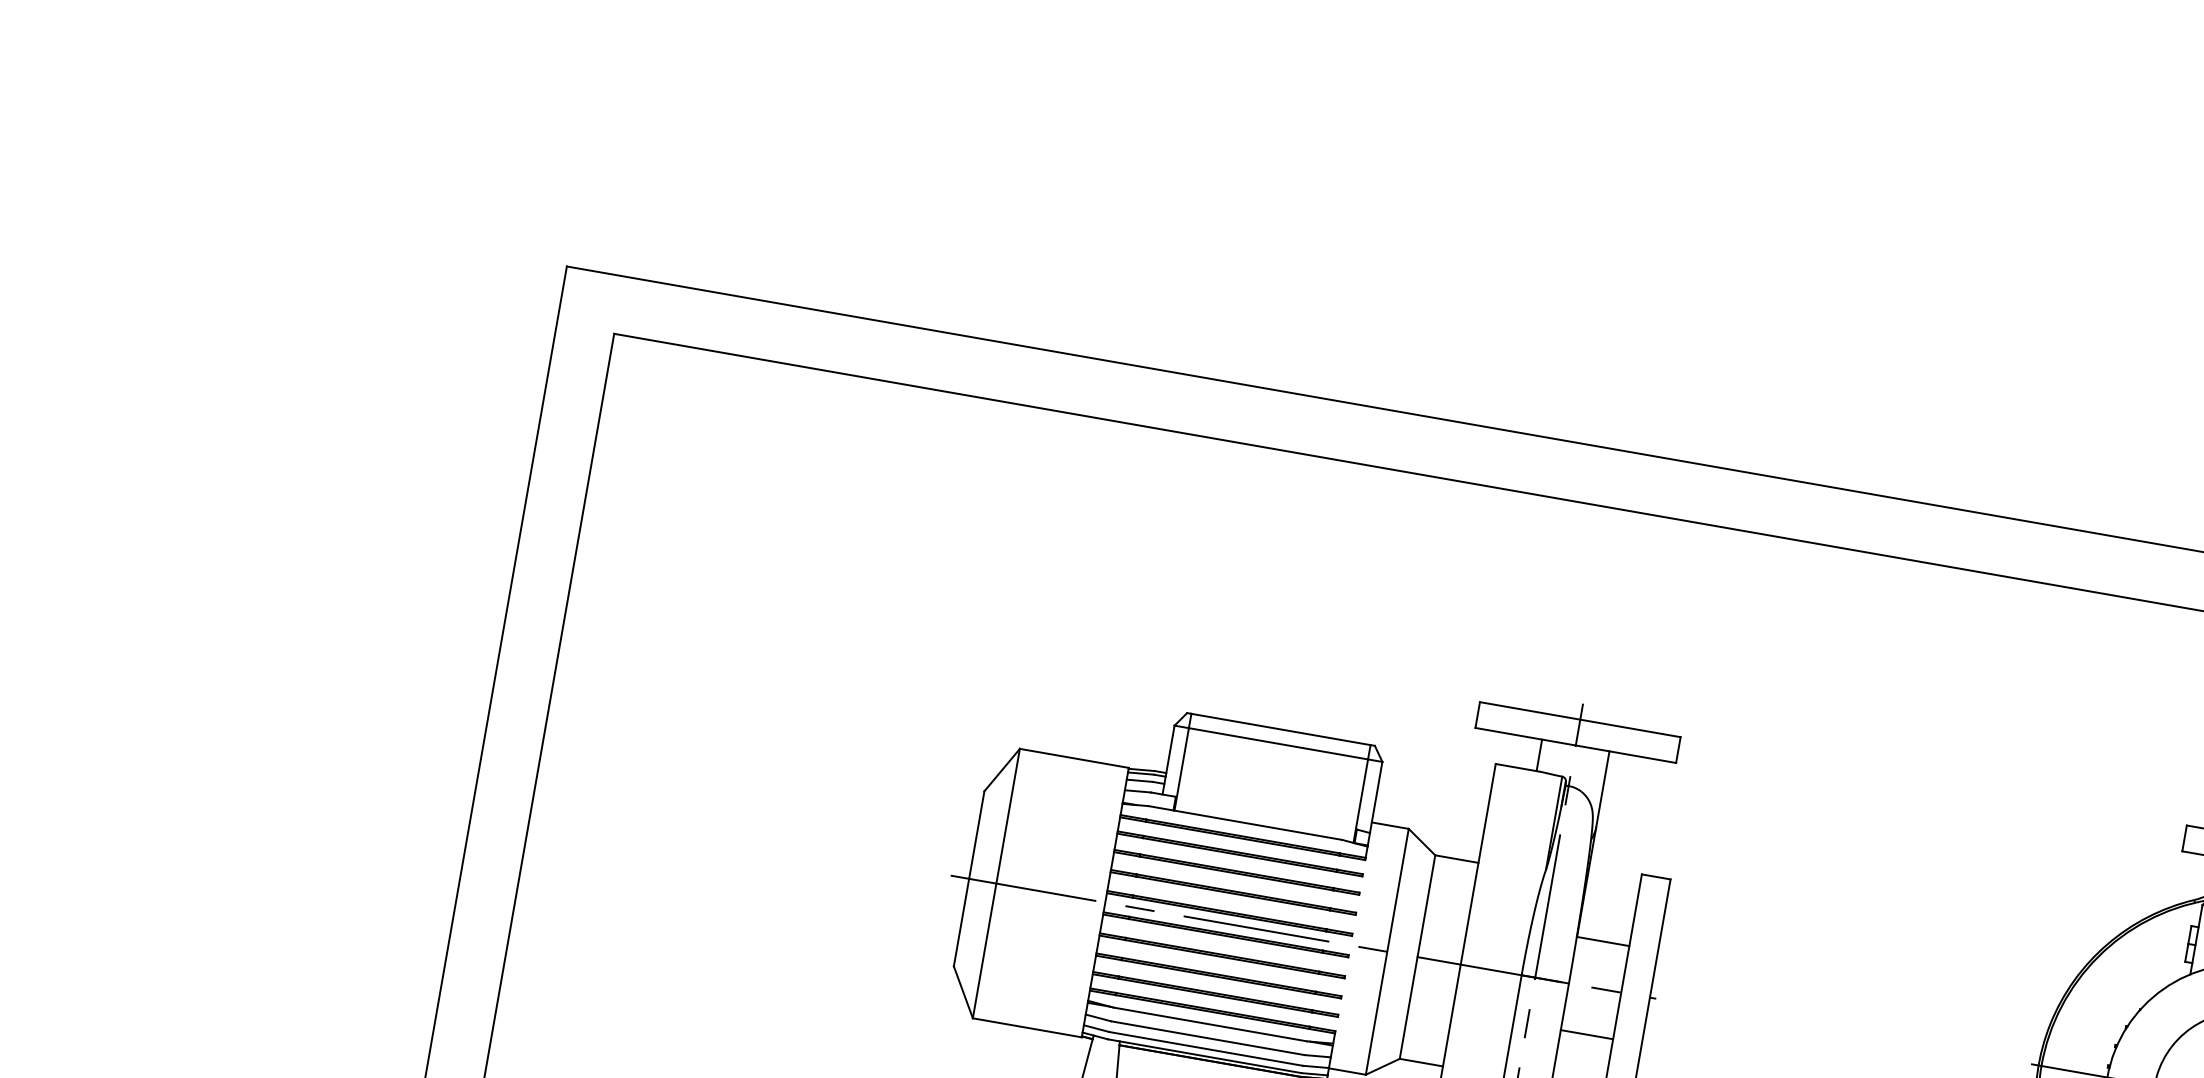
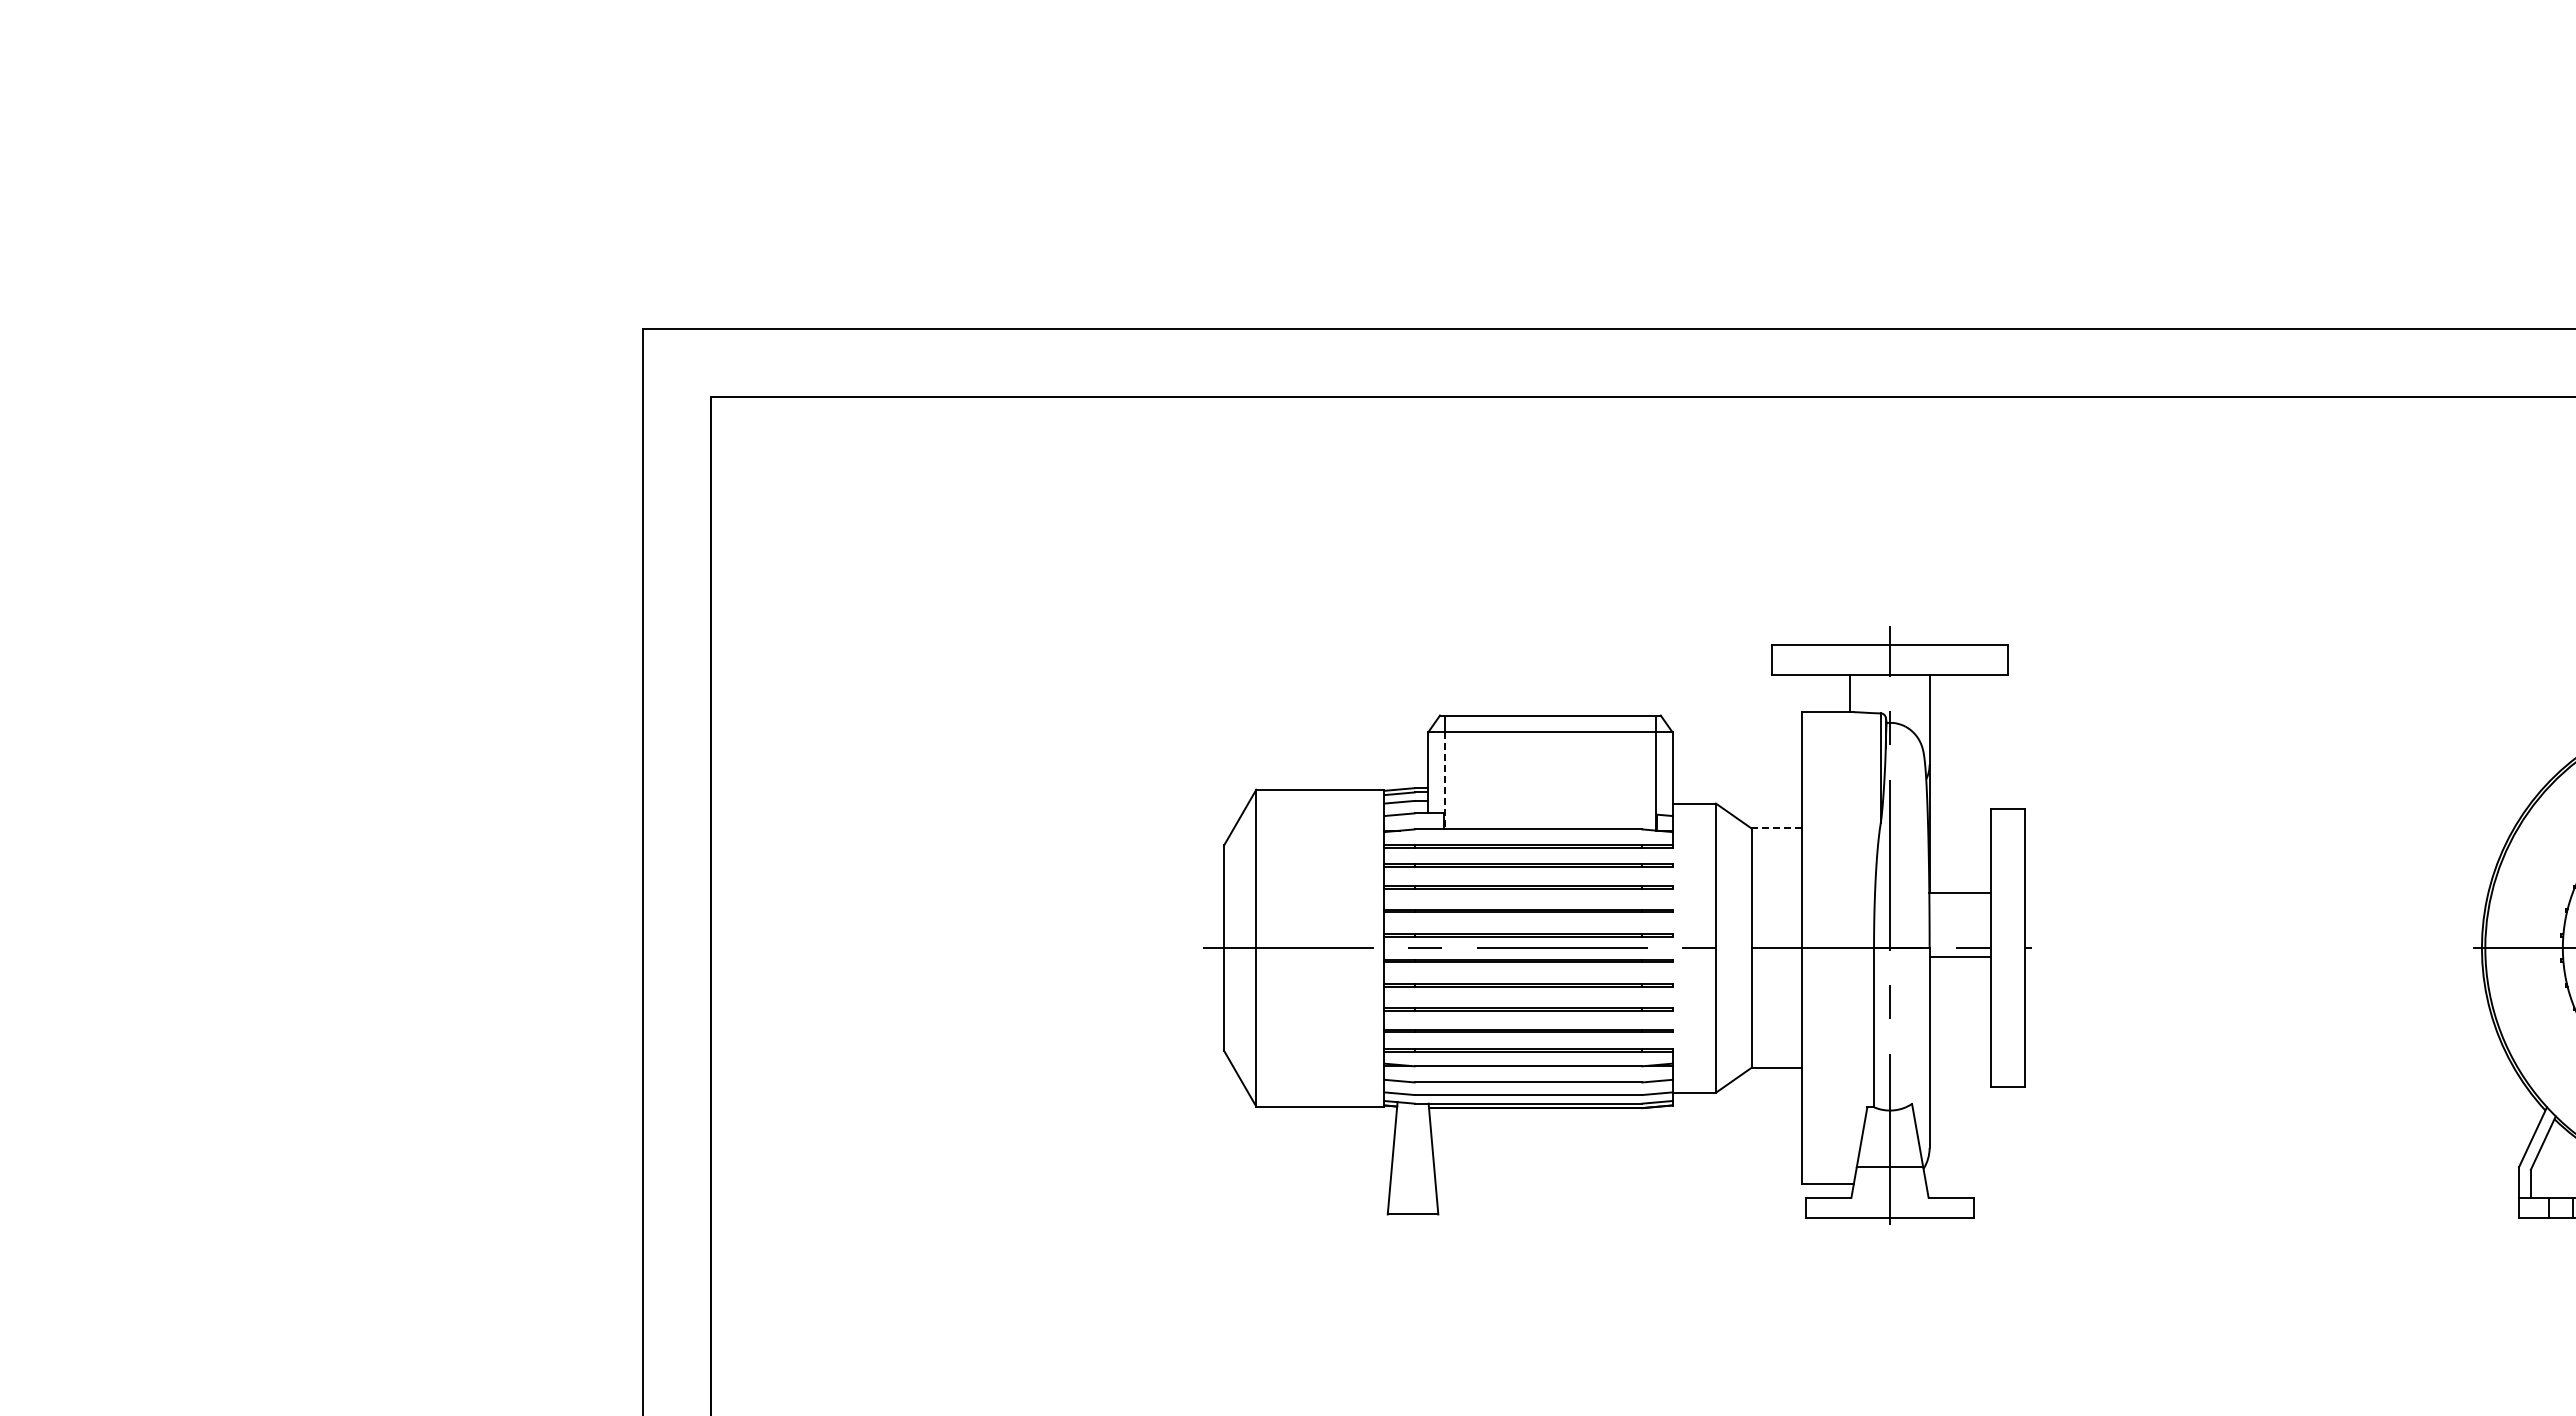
line: (1182, 769) -> (1445, 781), solid -> dashed
line: (1456, 859) -> (1776, 828), solid -> dashed
line: (1587, 1034) -> (1960, 956), moved

